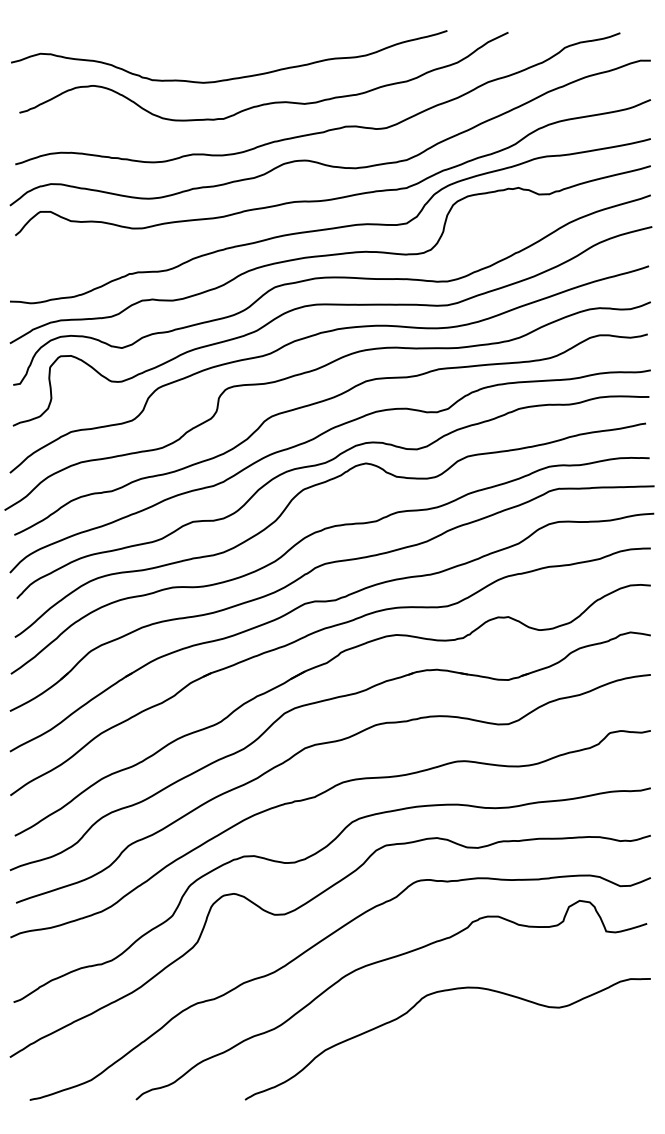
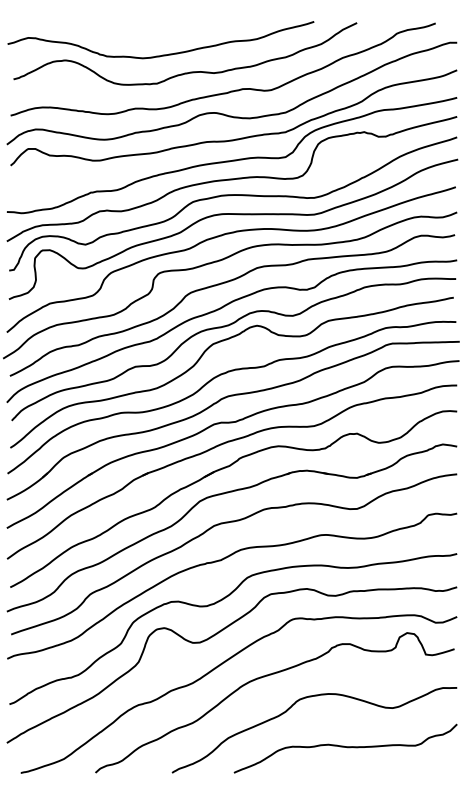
curve: (493, 1064) -> (346, 748), added

